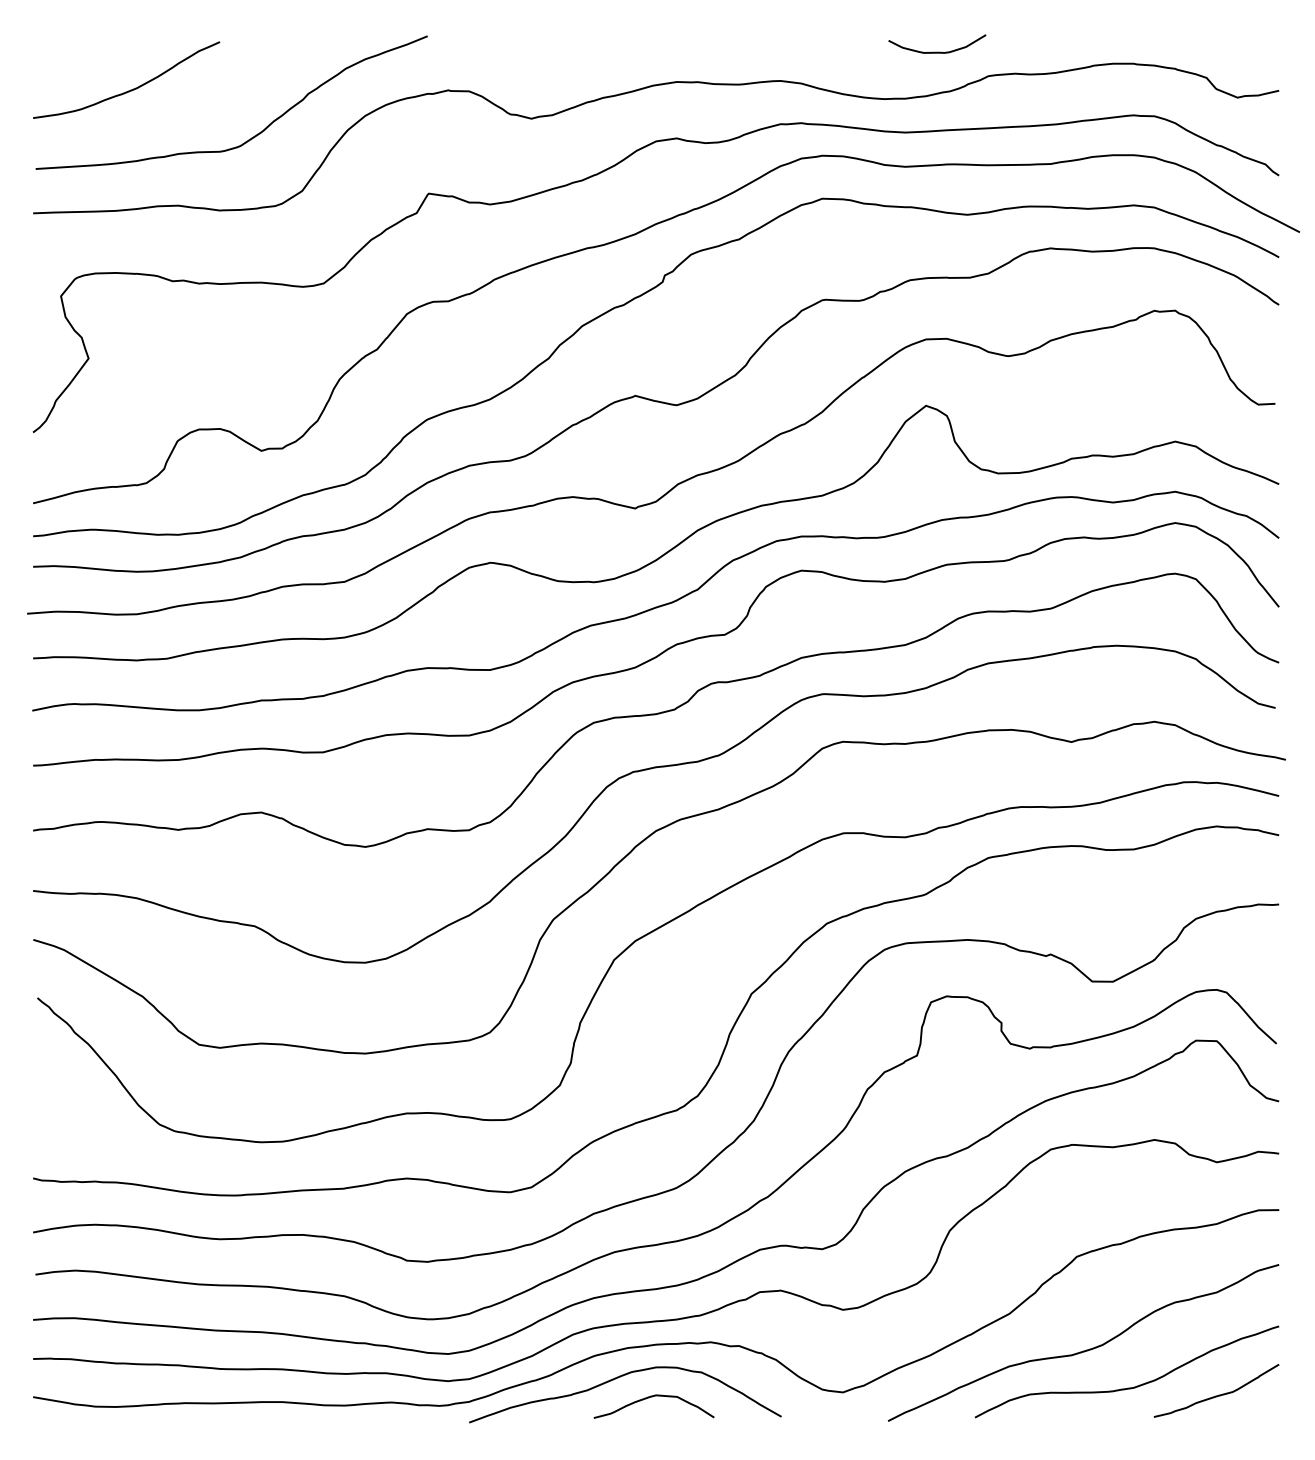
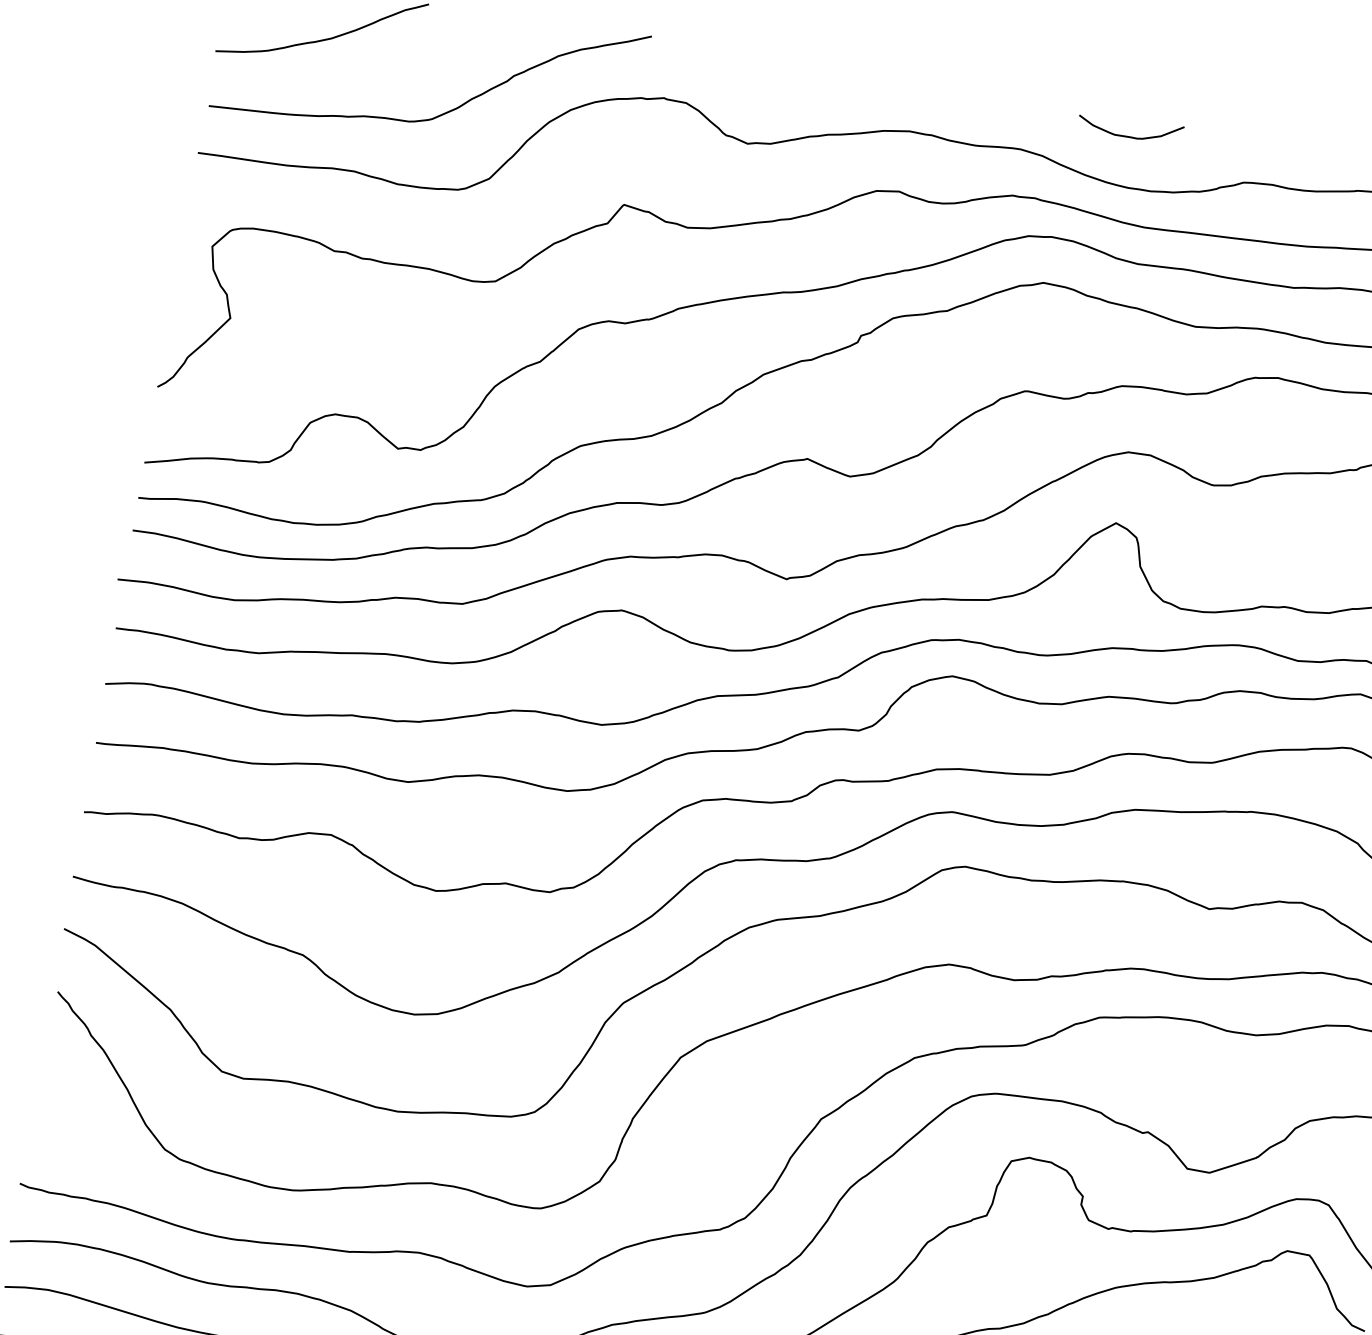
curve: (937, 51) -> (1129, 135), moved

